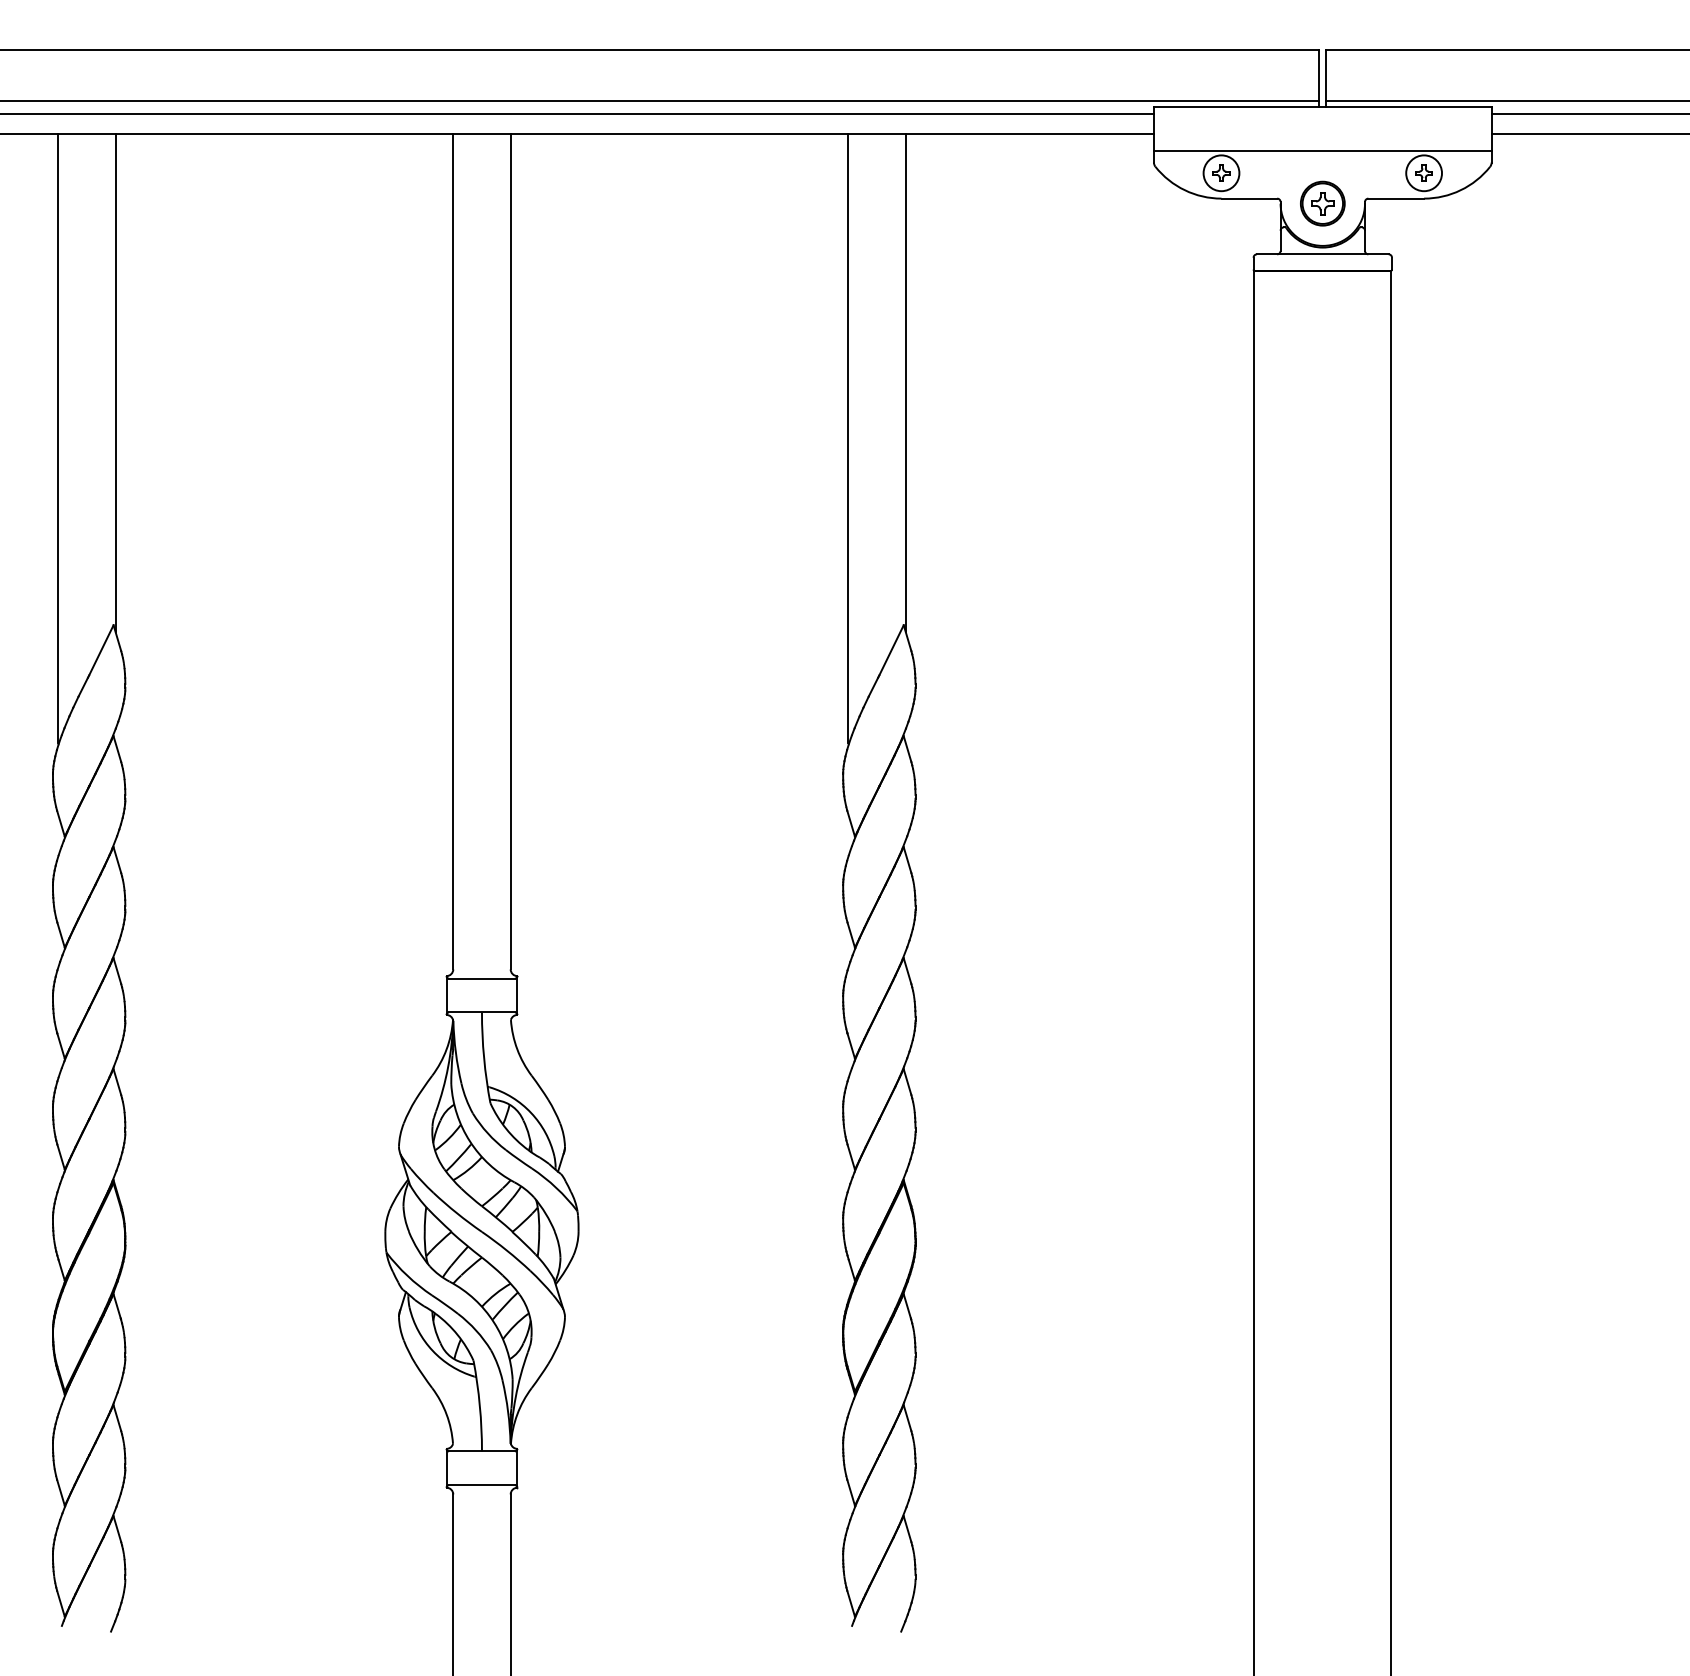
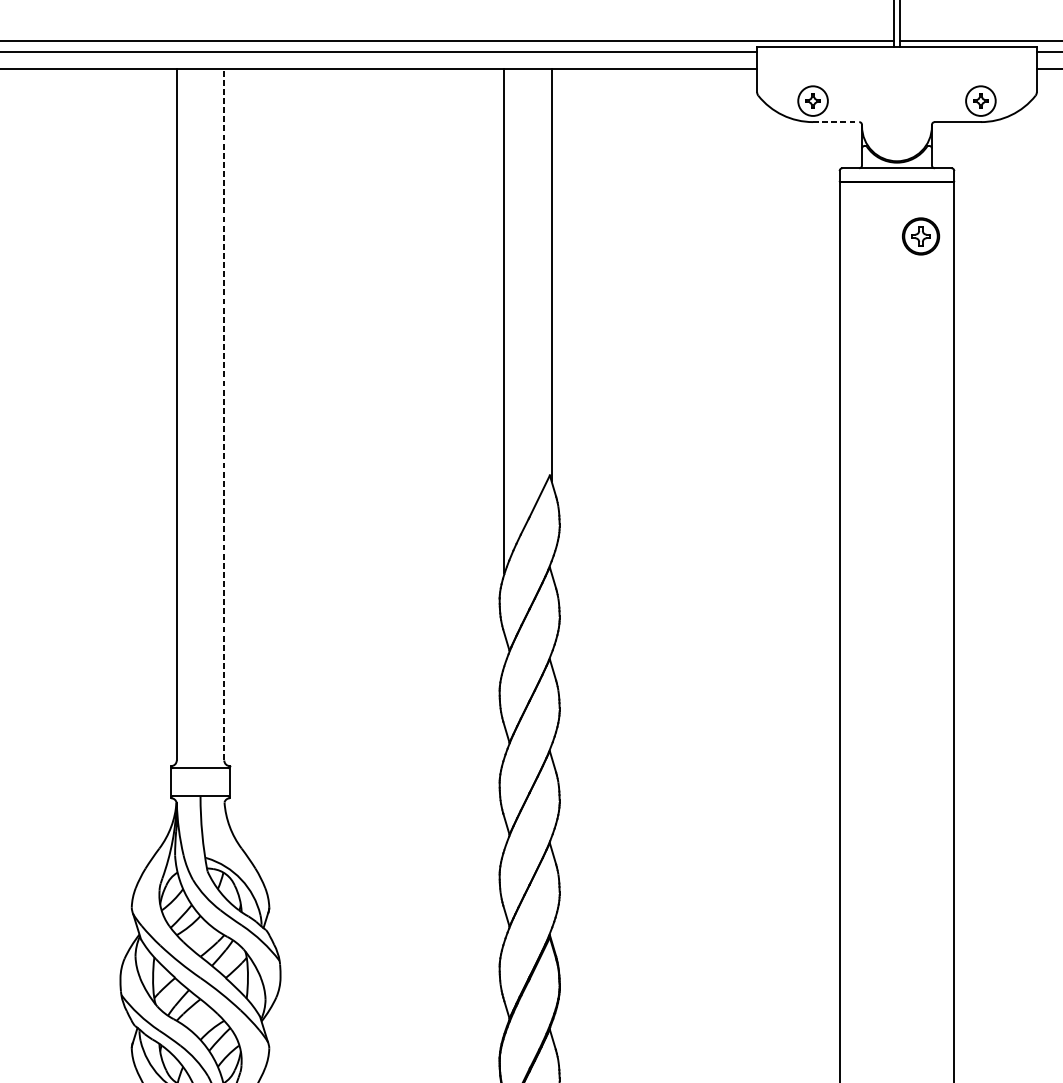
line: (1322, 151) -> (896, 83), removed
line: (1249, 198) -> (836, 122), solid -> dashed
part: (1322, 203) -> (920, 236), moved
line: (510, 551) -> (224, 414), solid -> dashed

